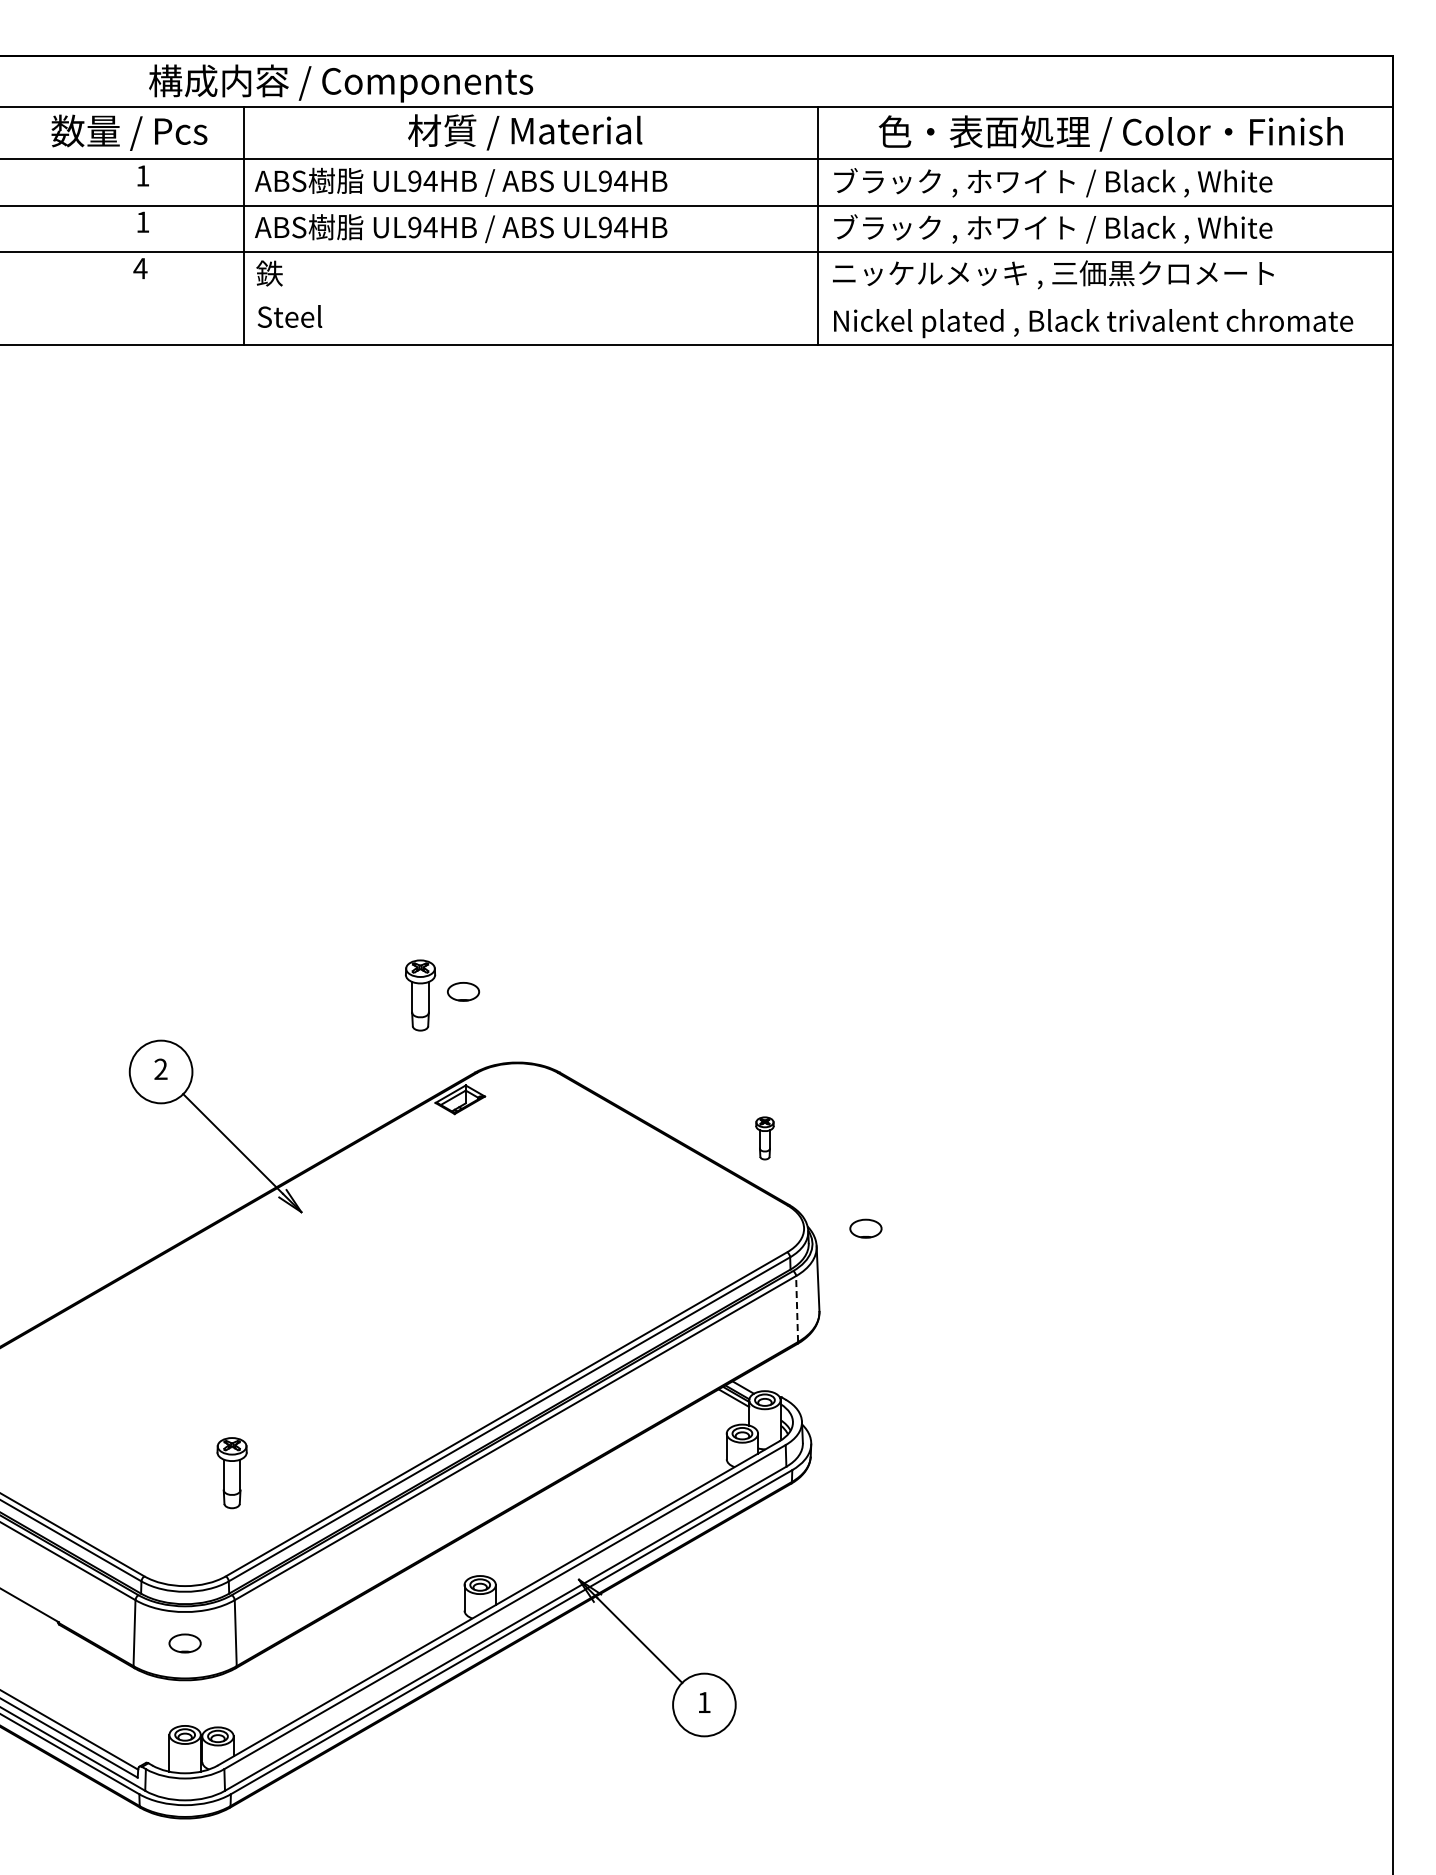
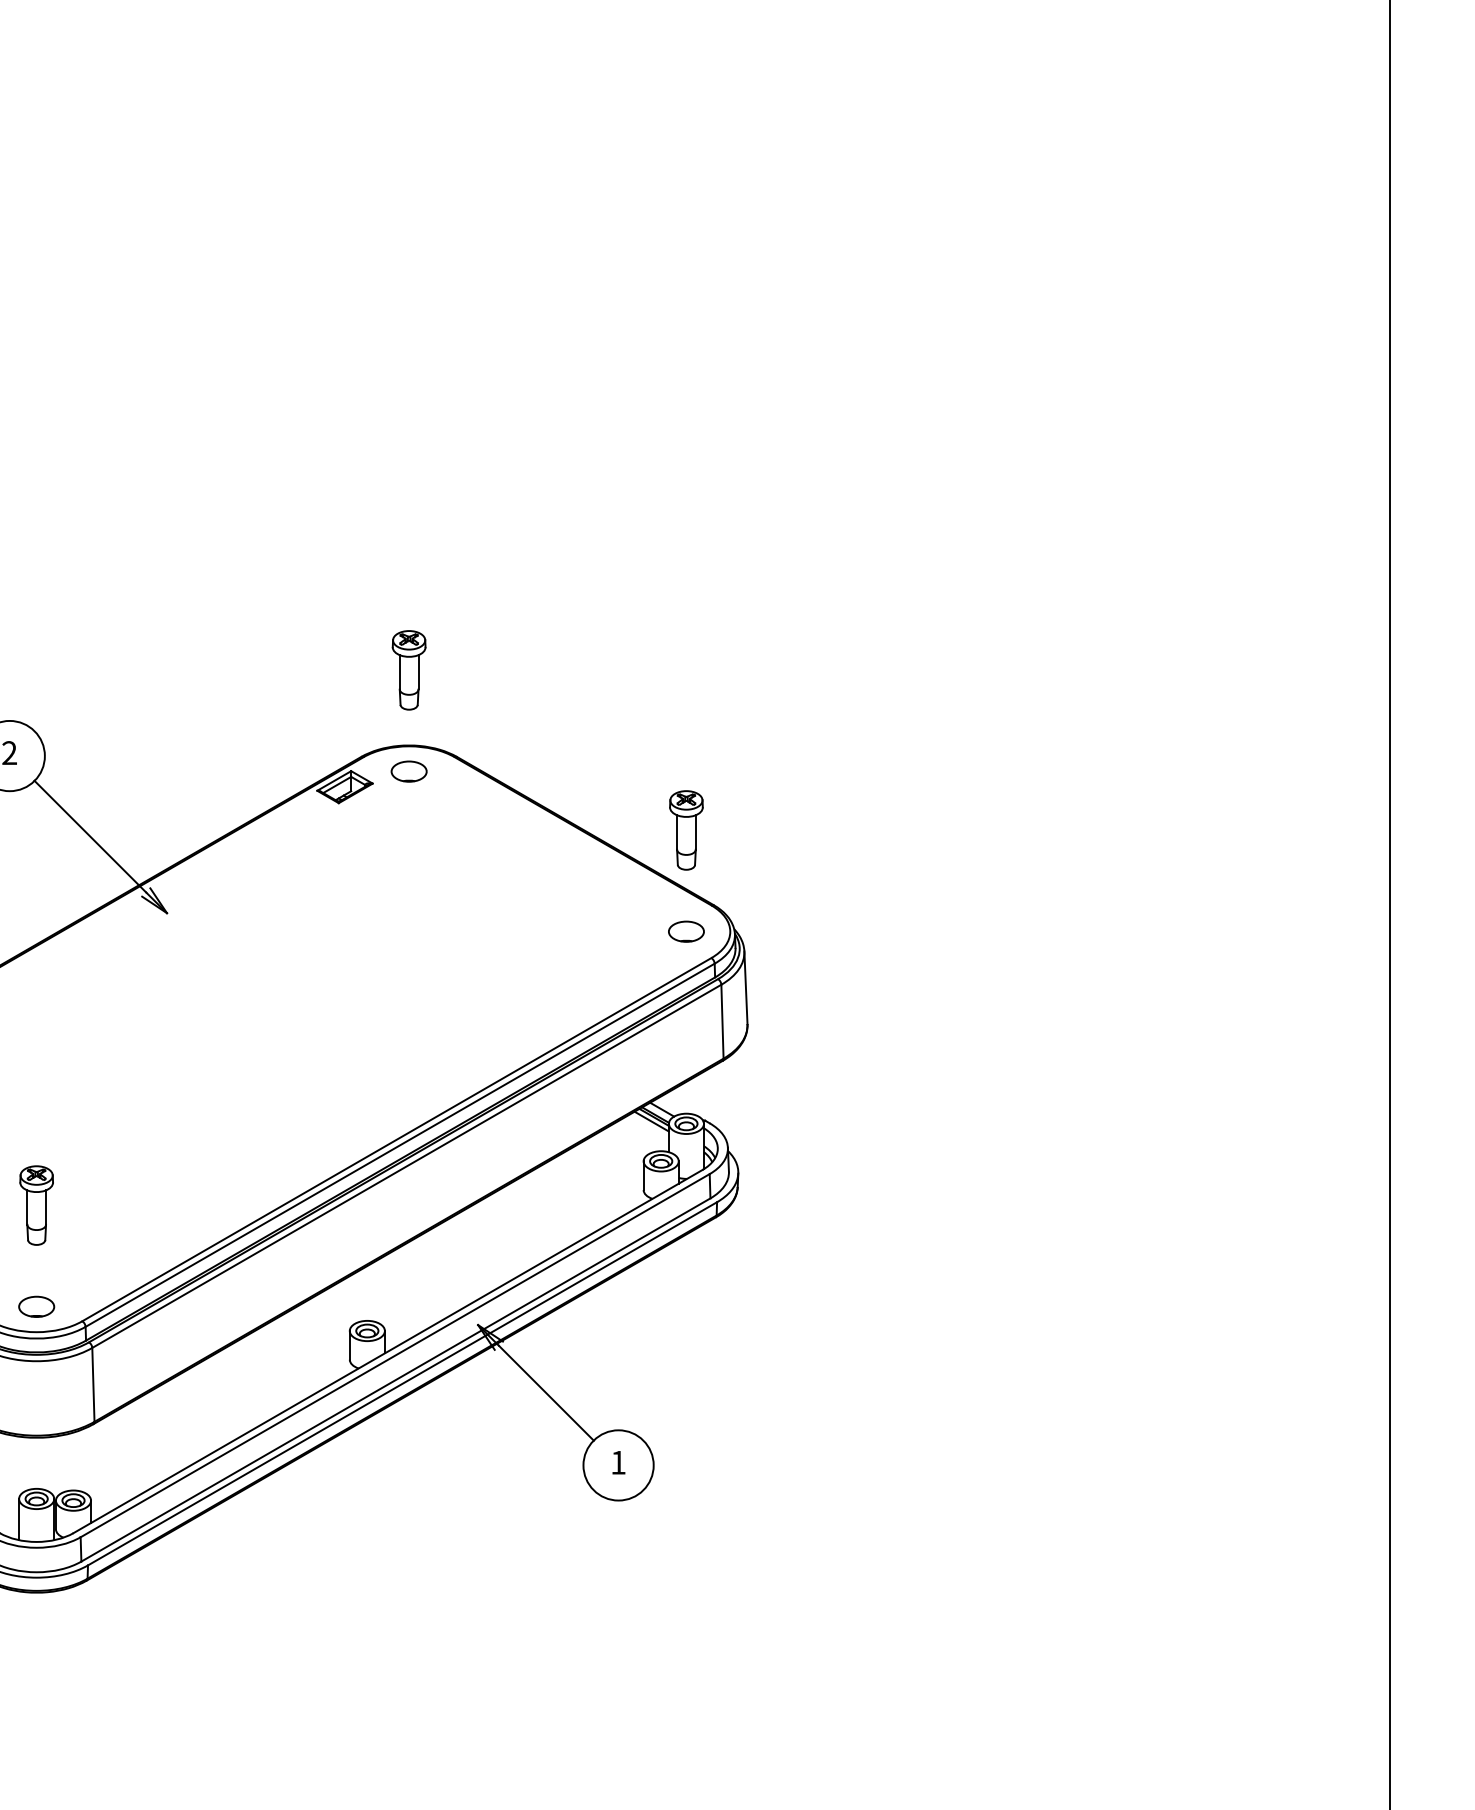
part: (463, 991) -> (409, 771), moved
part: (420, 995) -> (409, 670), moved
part: (764, 1138) -> (685, 830), size x1.67
part: (865, 1228) -> (685, 931), moved
line: (797, 1309) -> (722, 1022), dashed -> solid
part: (231, 1473) -> (35, 1205), moved
part: (184, 1643) -> (35, 1306), moved

